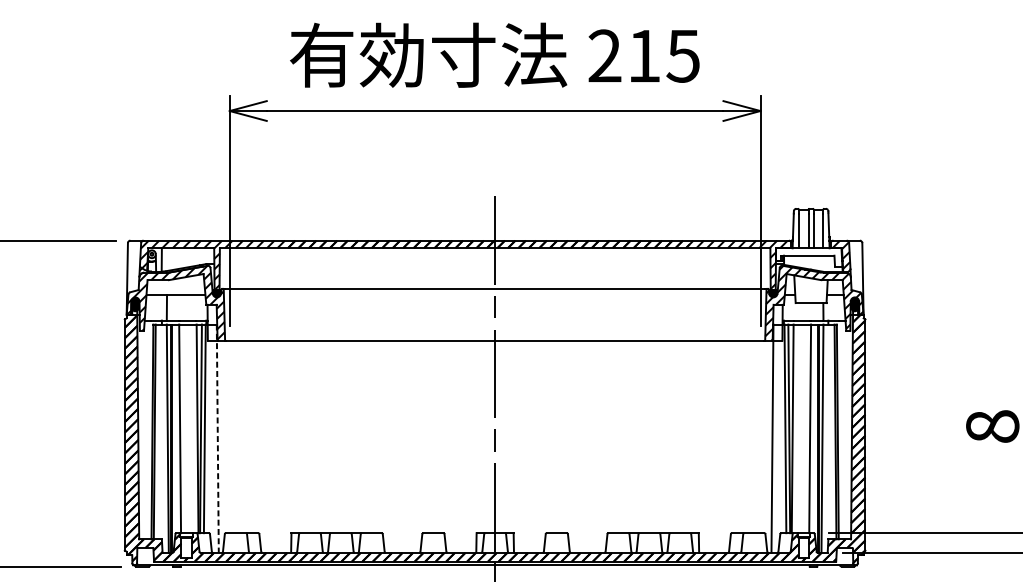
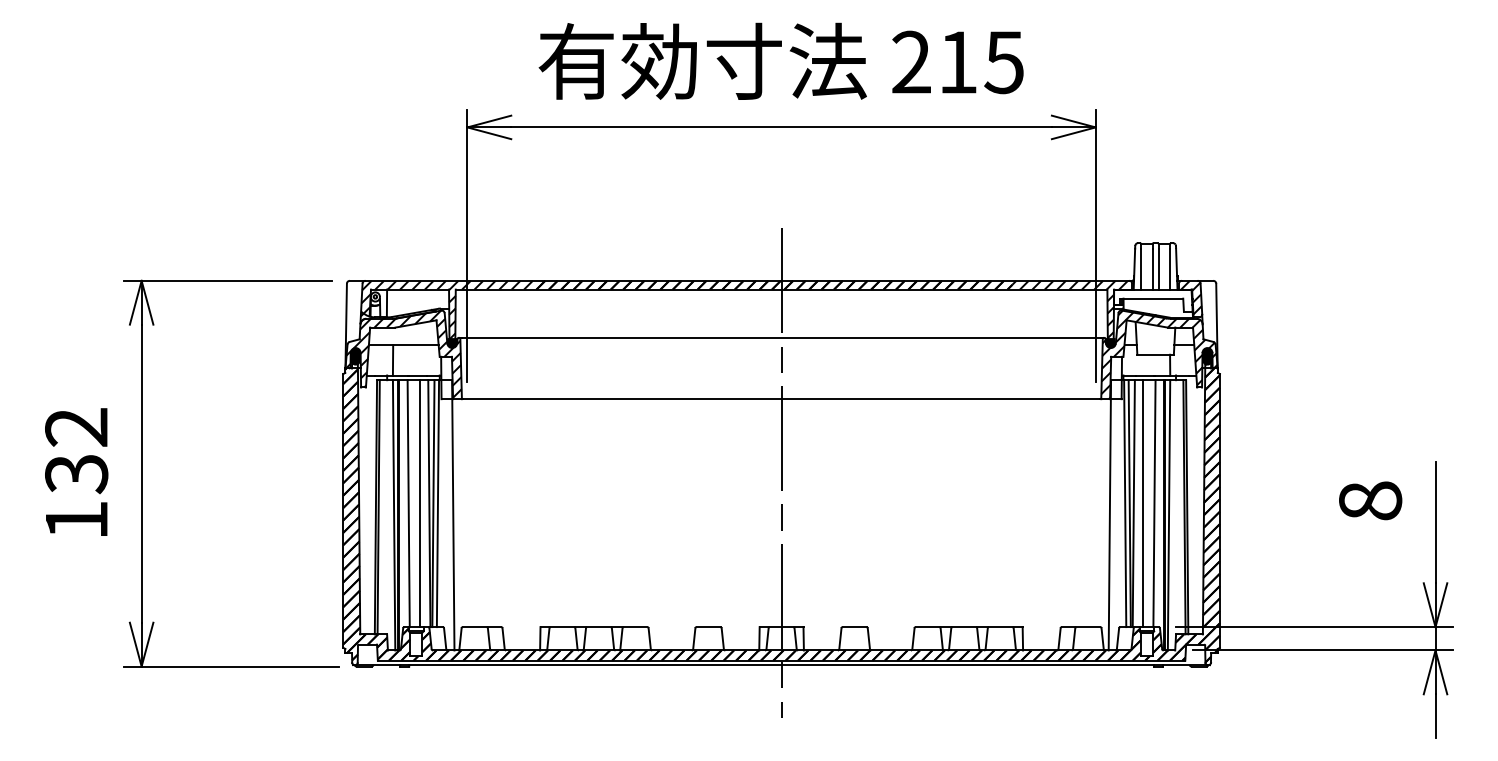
line: (190, 428) -> (420, 503), added
line: (800, 428) -> (1143, 503), added
line: (217, 438) -> (453, 515), dashed -> solid

